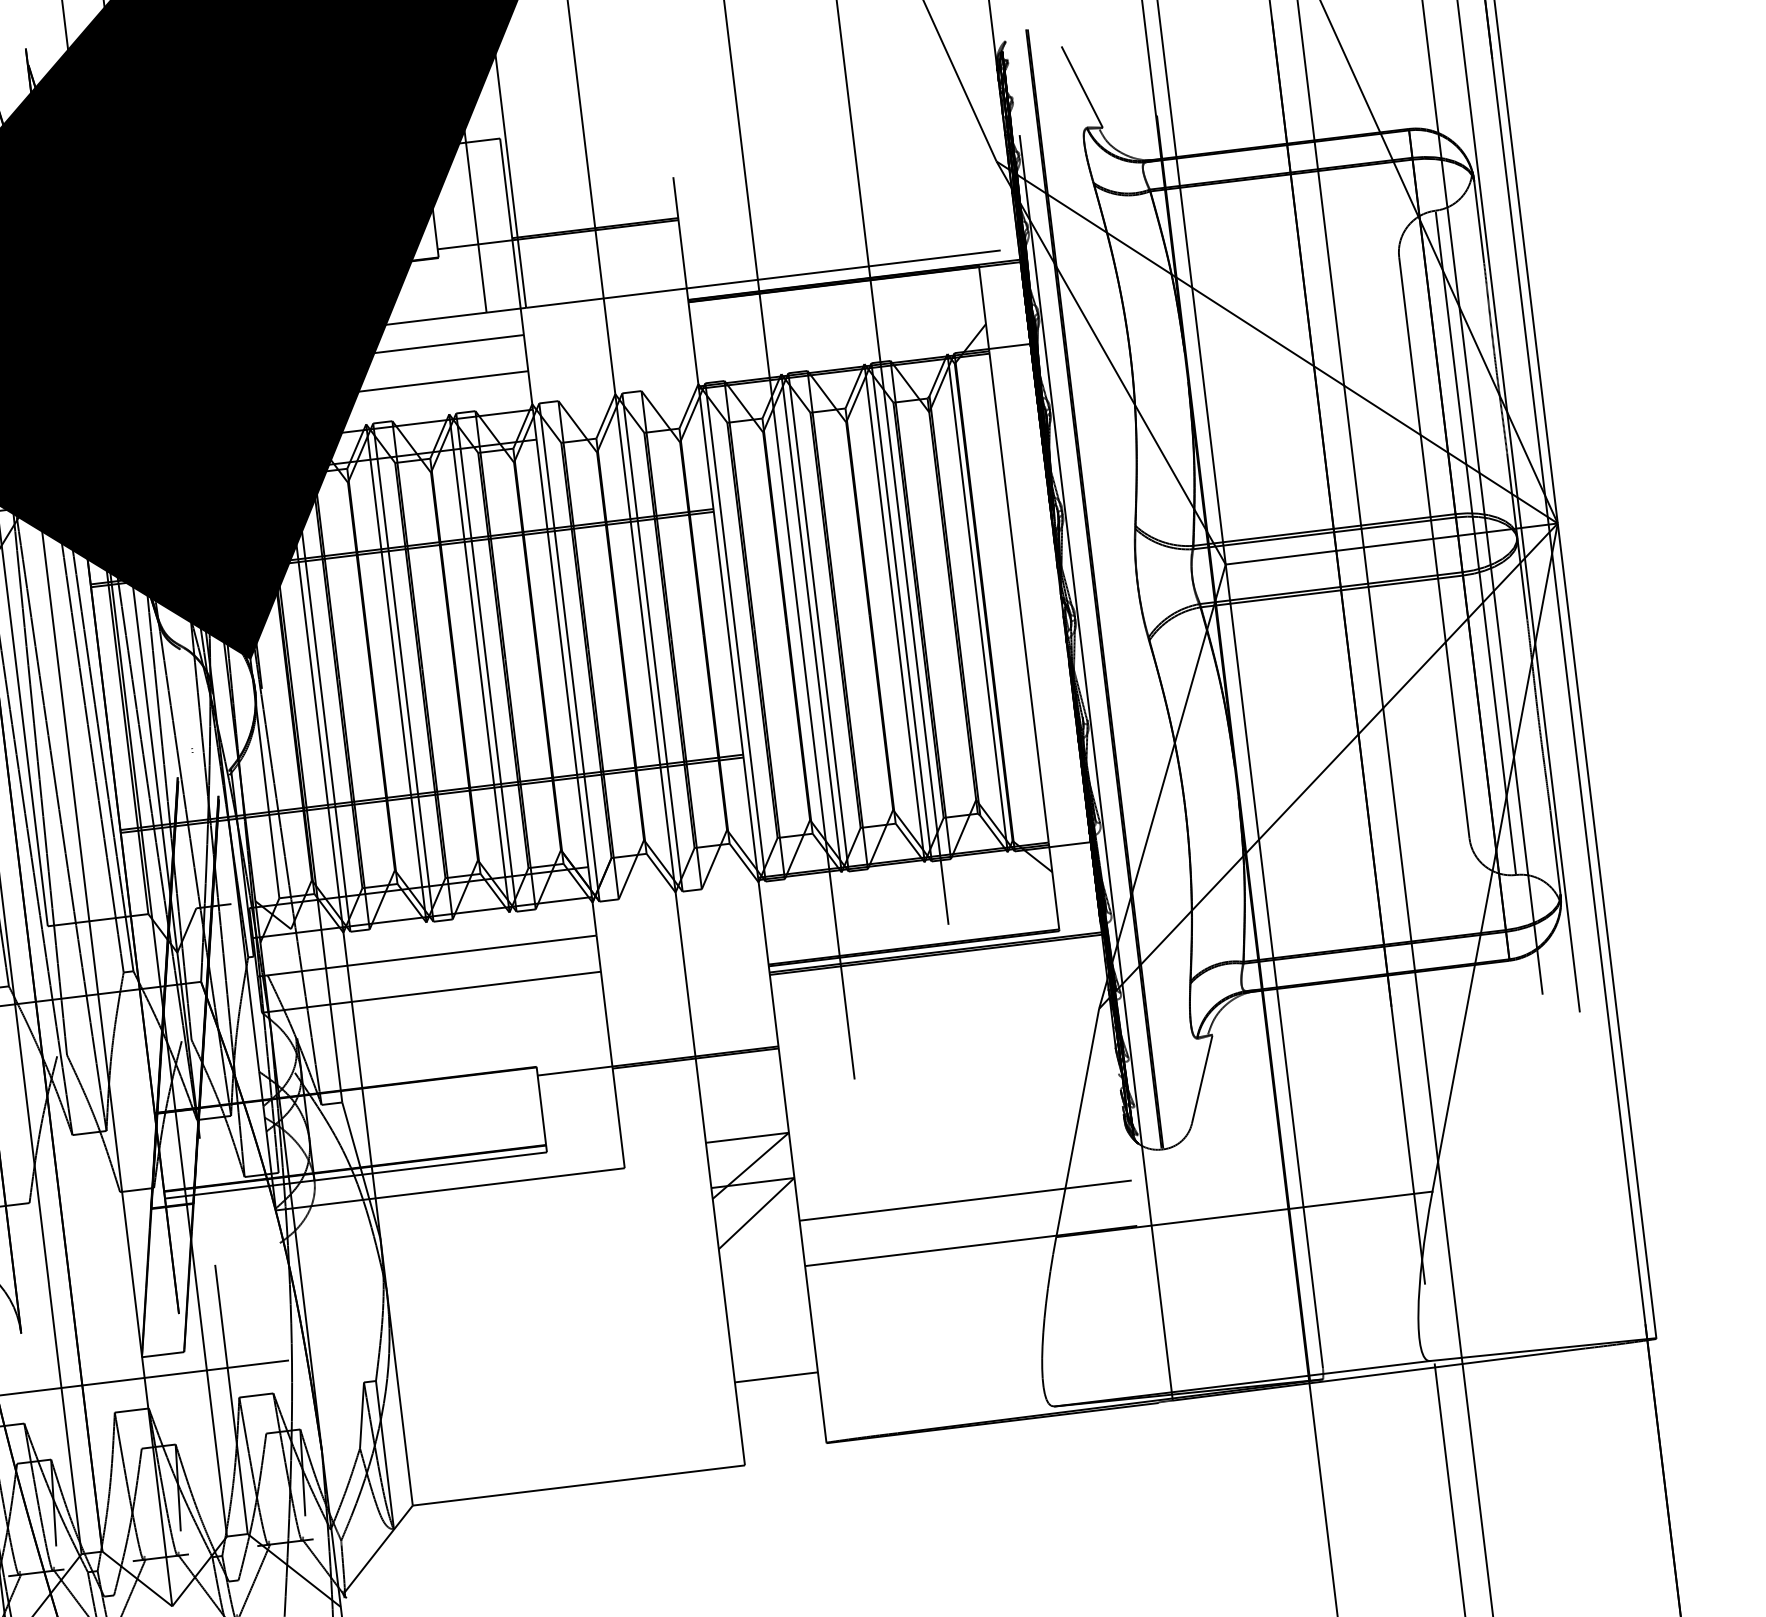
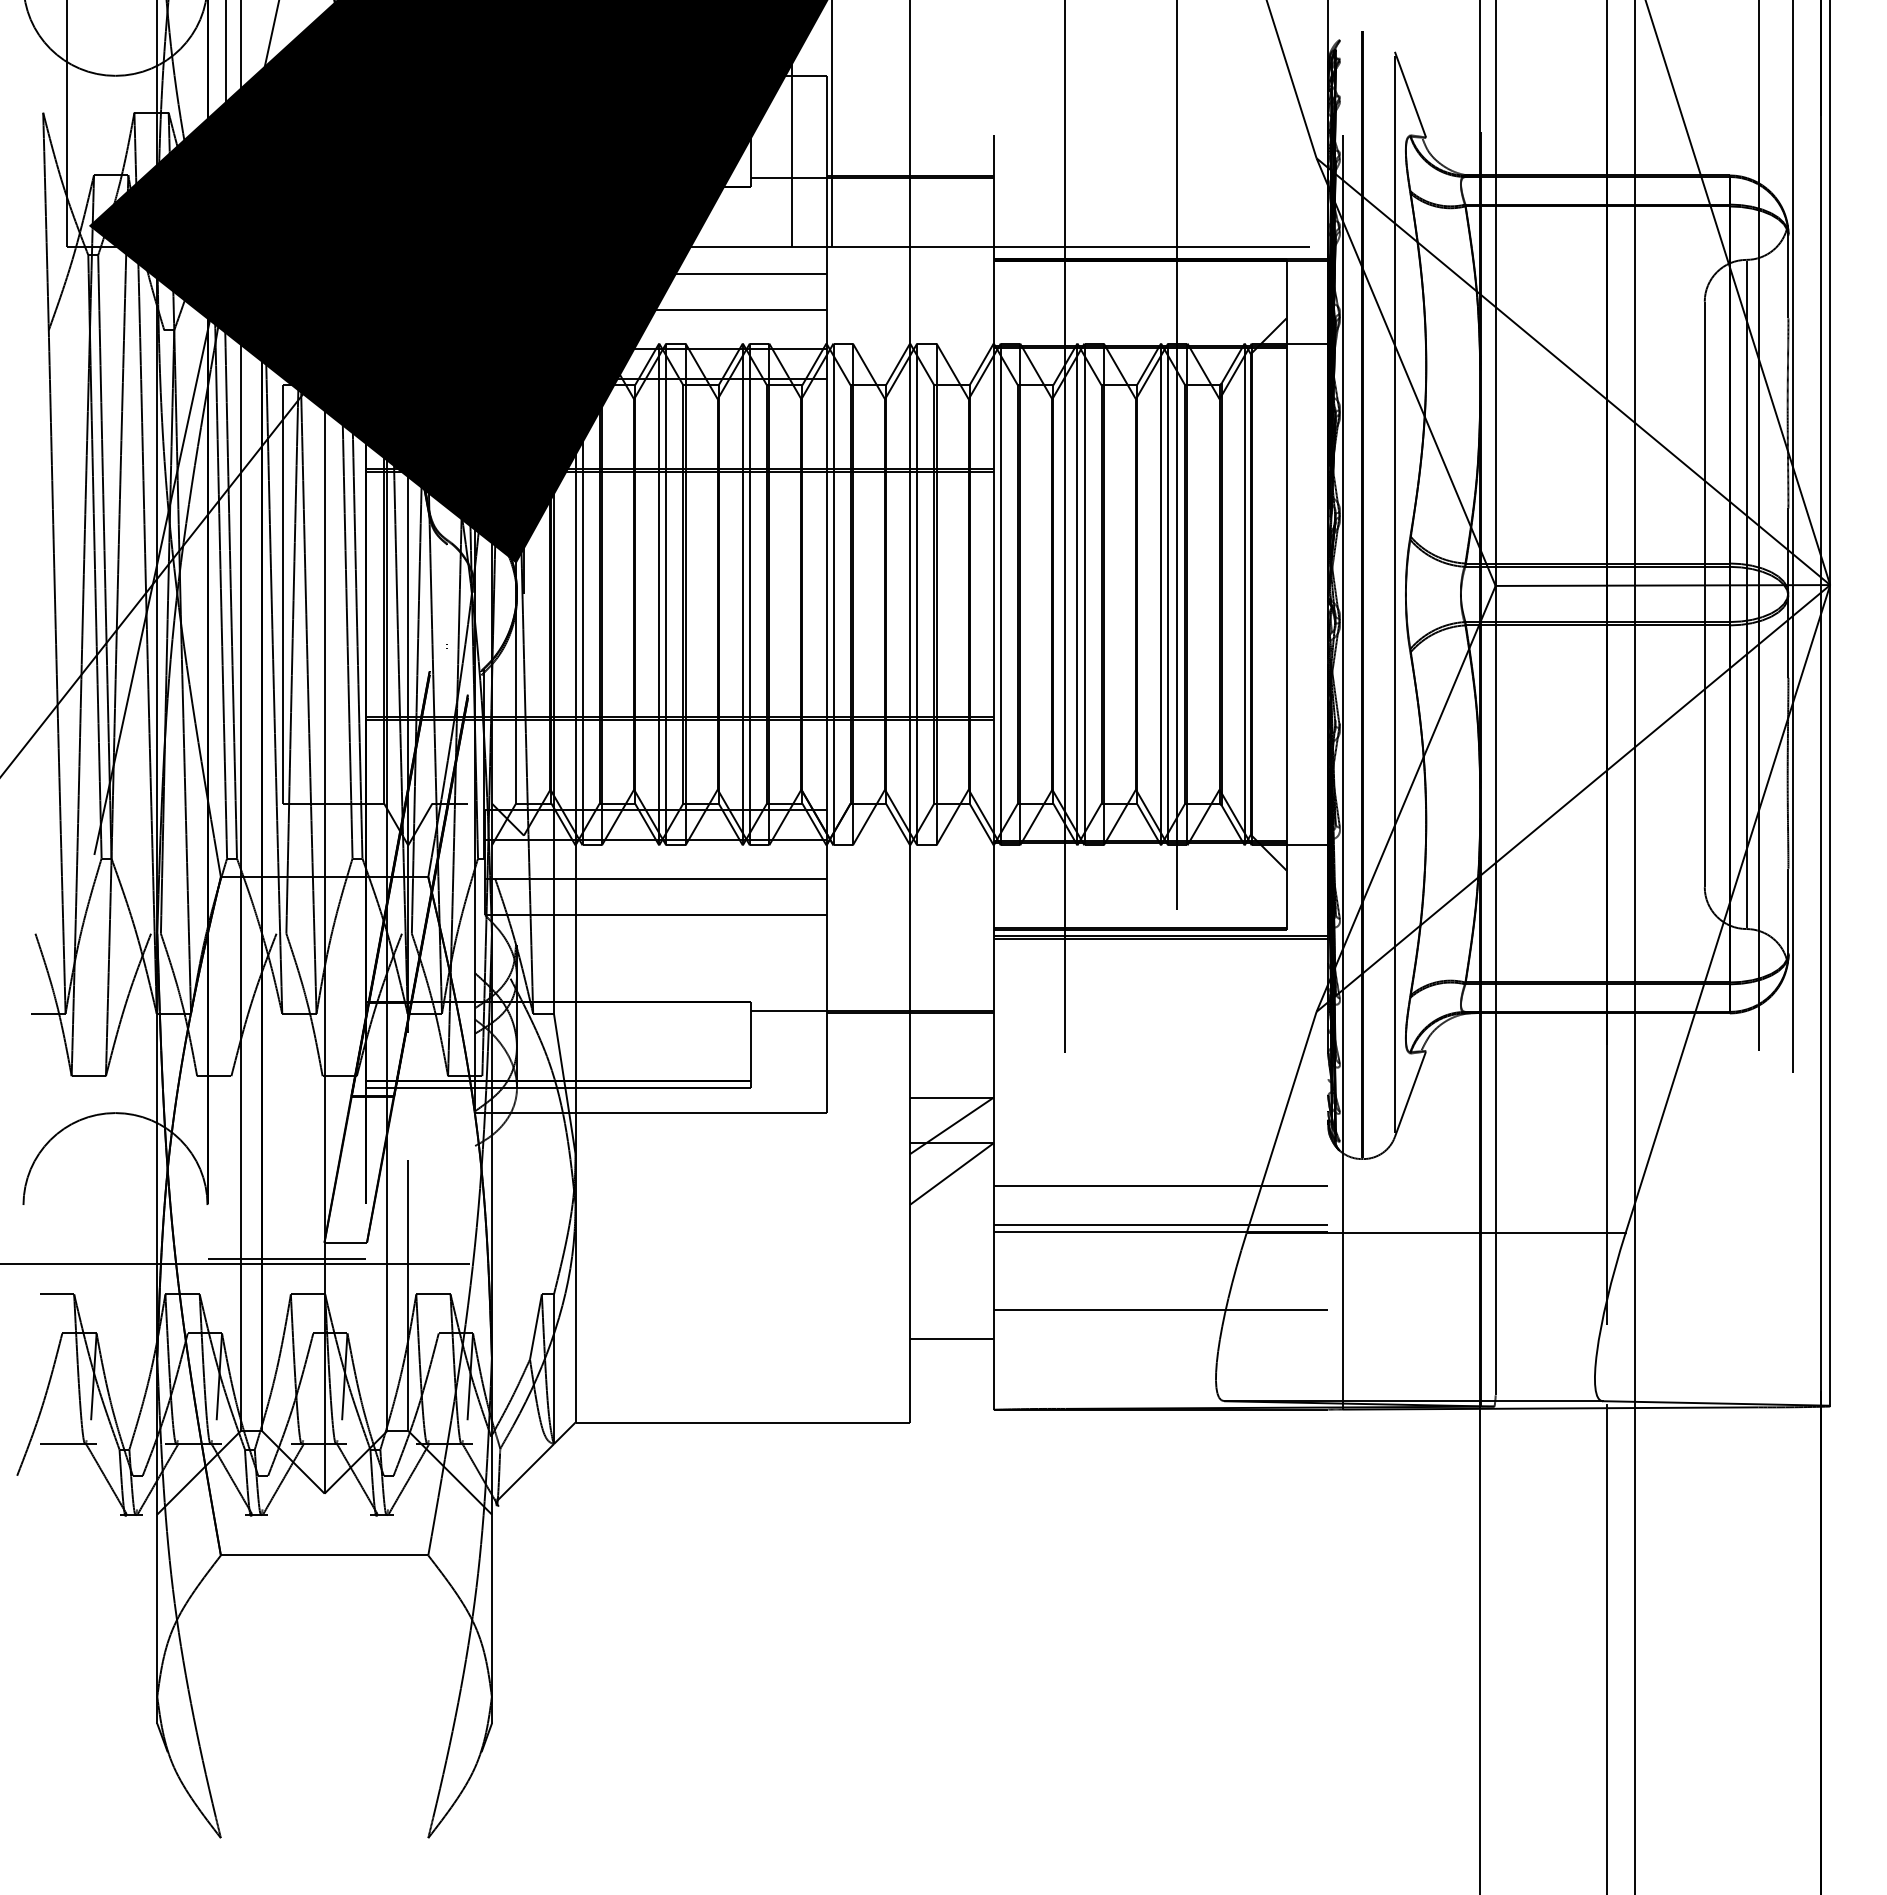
line: (1126, 585) -> (1394, 594), added
line: (969, 1238) -> (1160, 1224), added
line: (979, 1323) -> (1160, 1309), added
line: (106, 1378) -> (286, 1259), added

